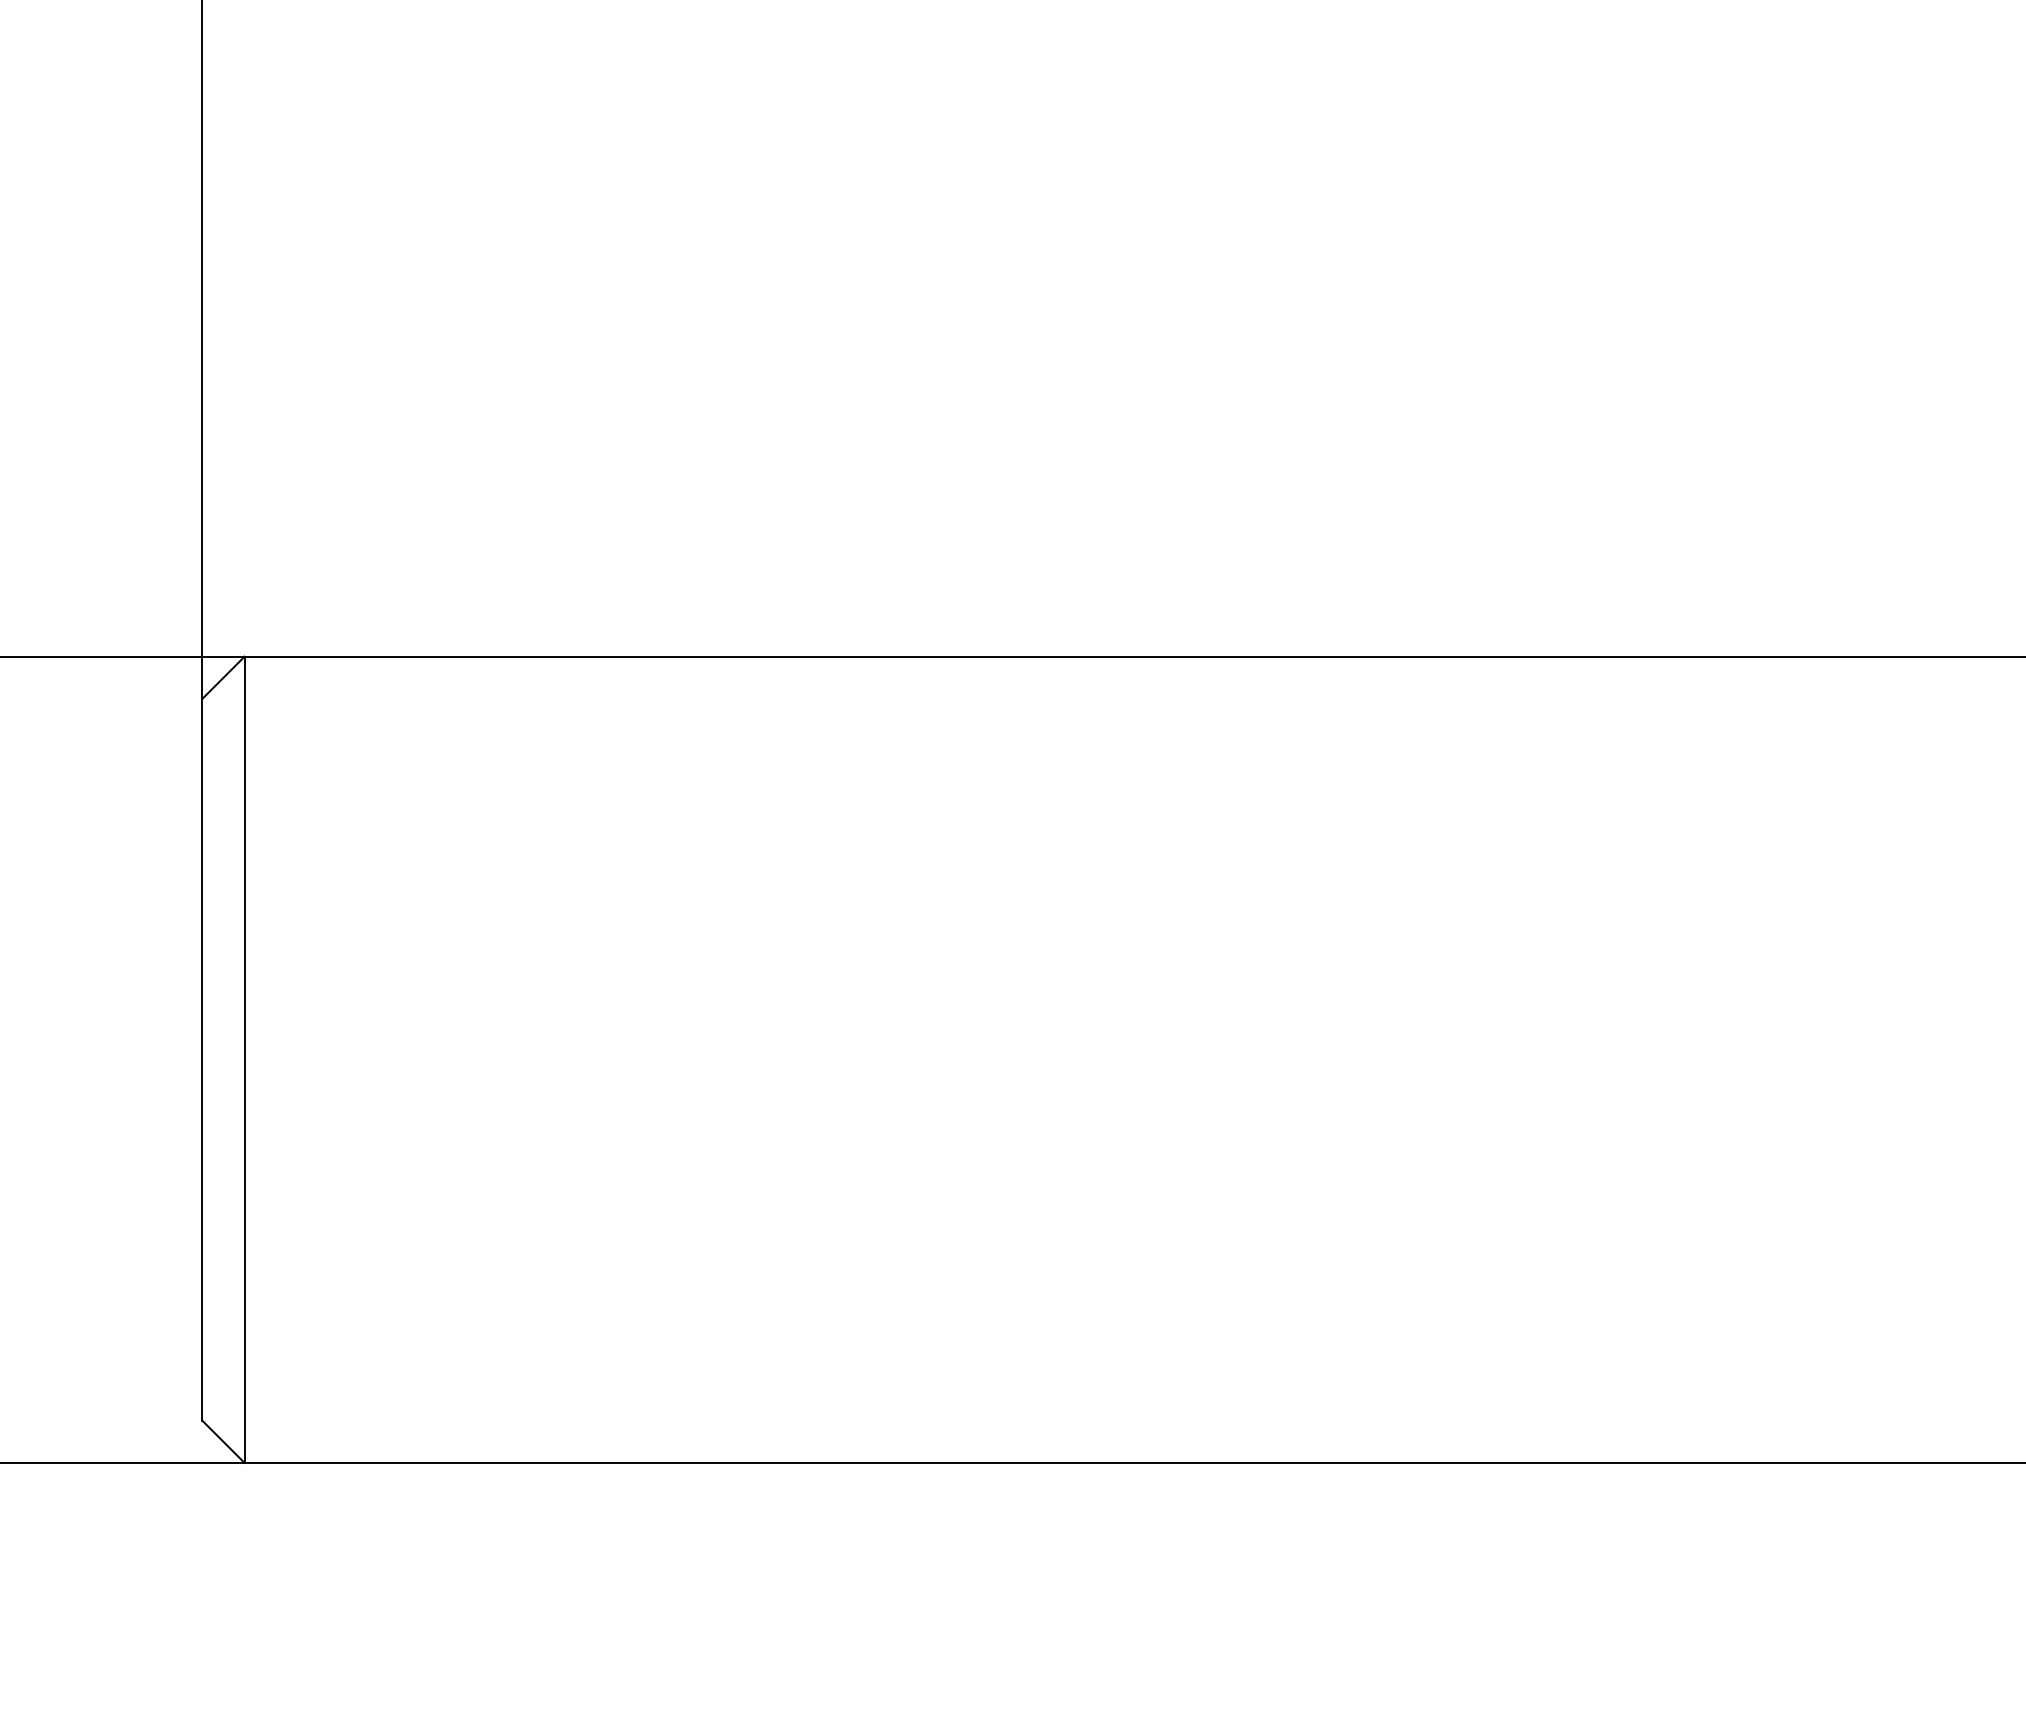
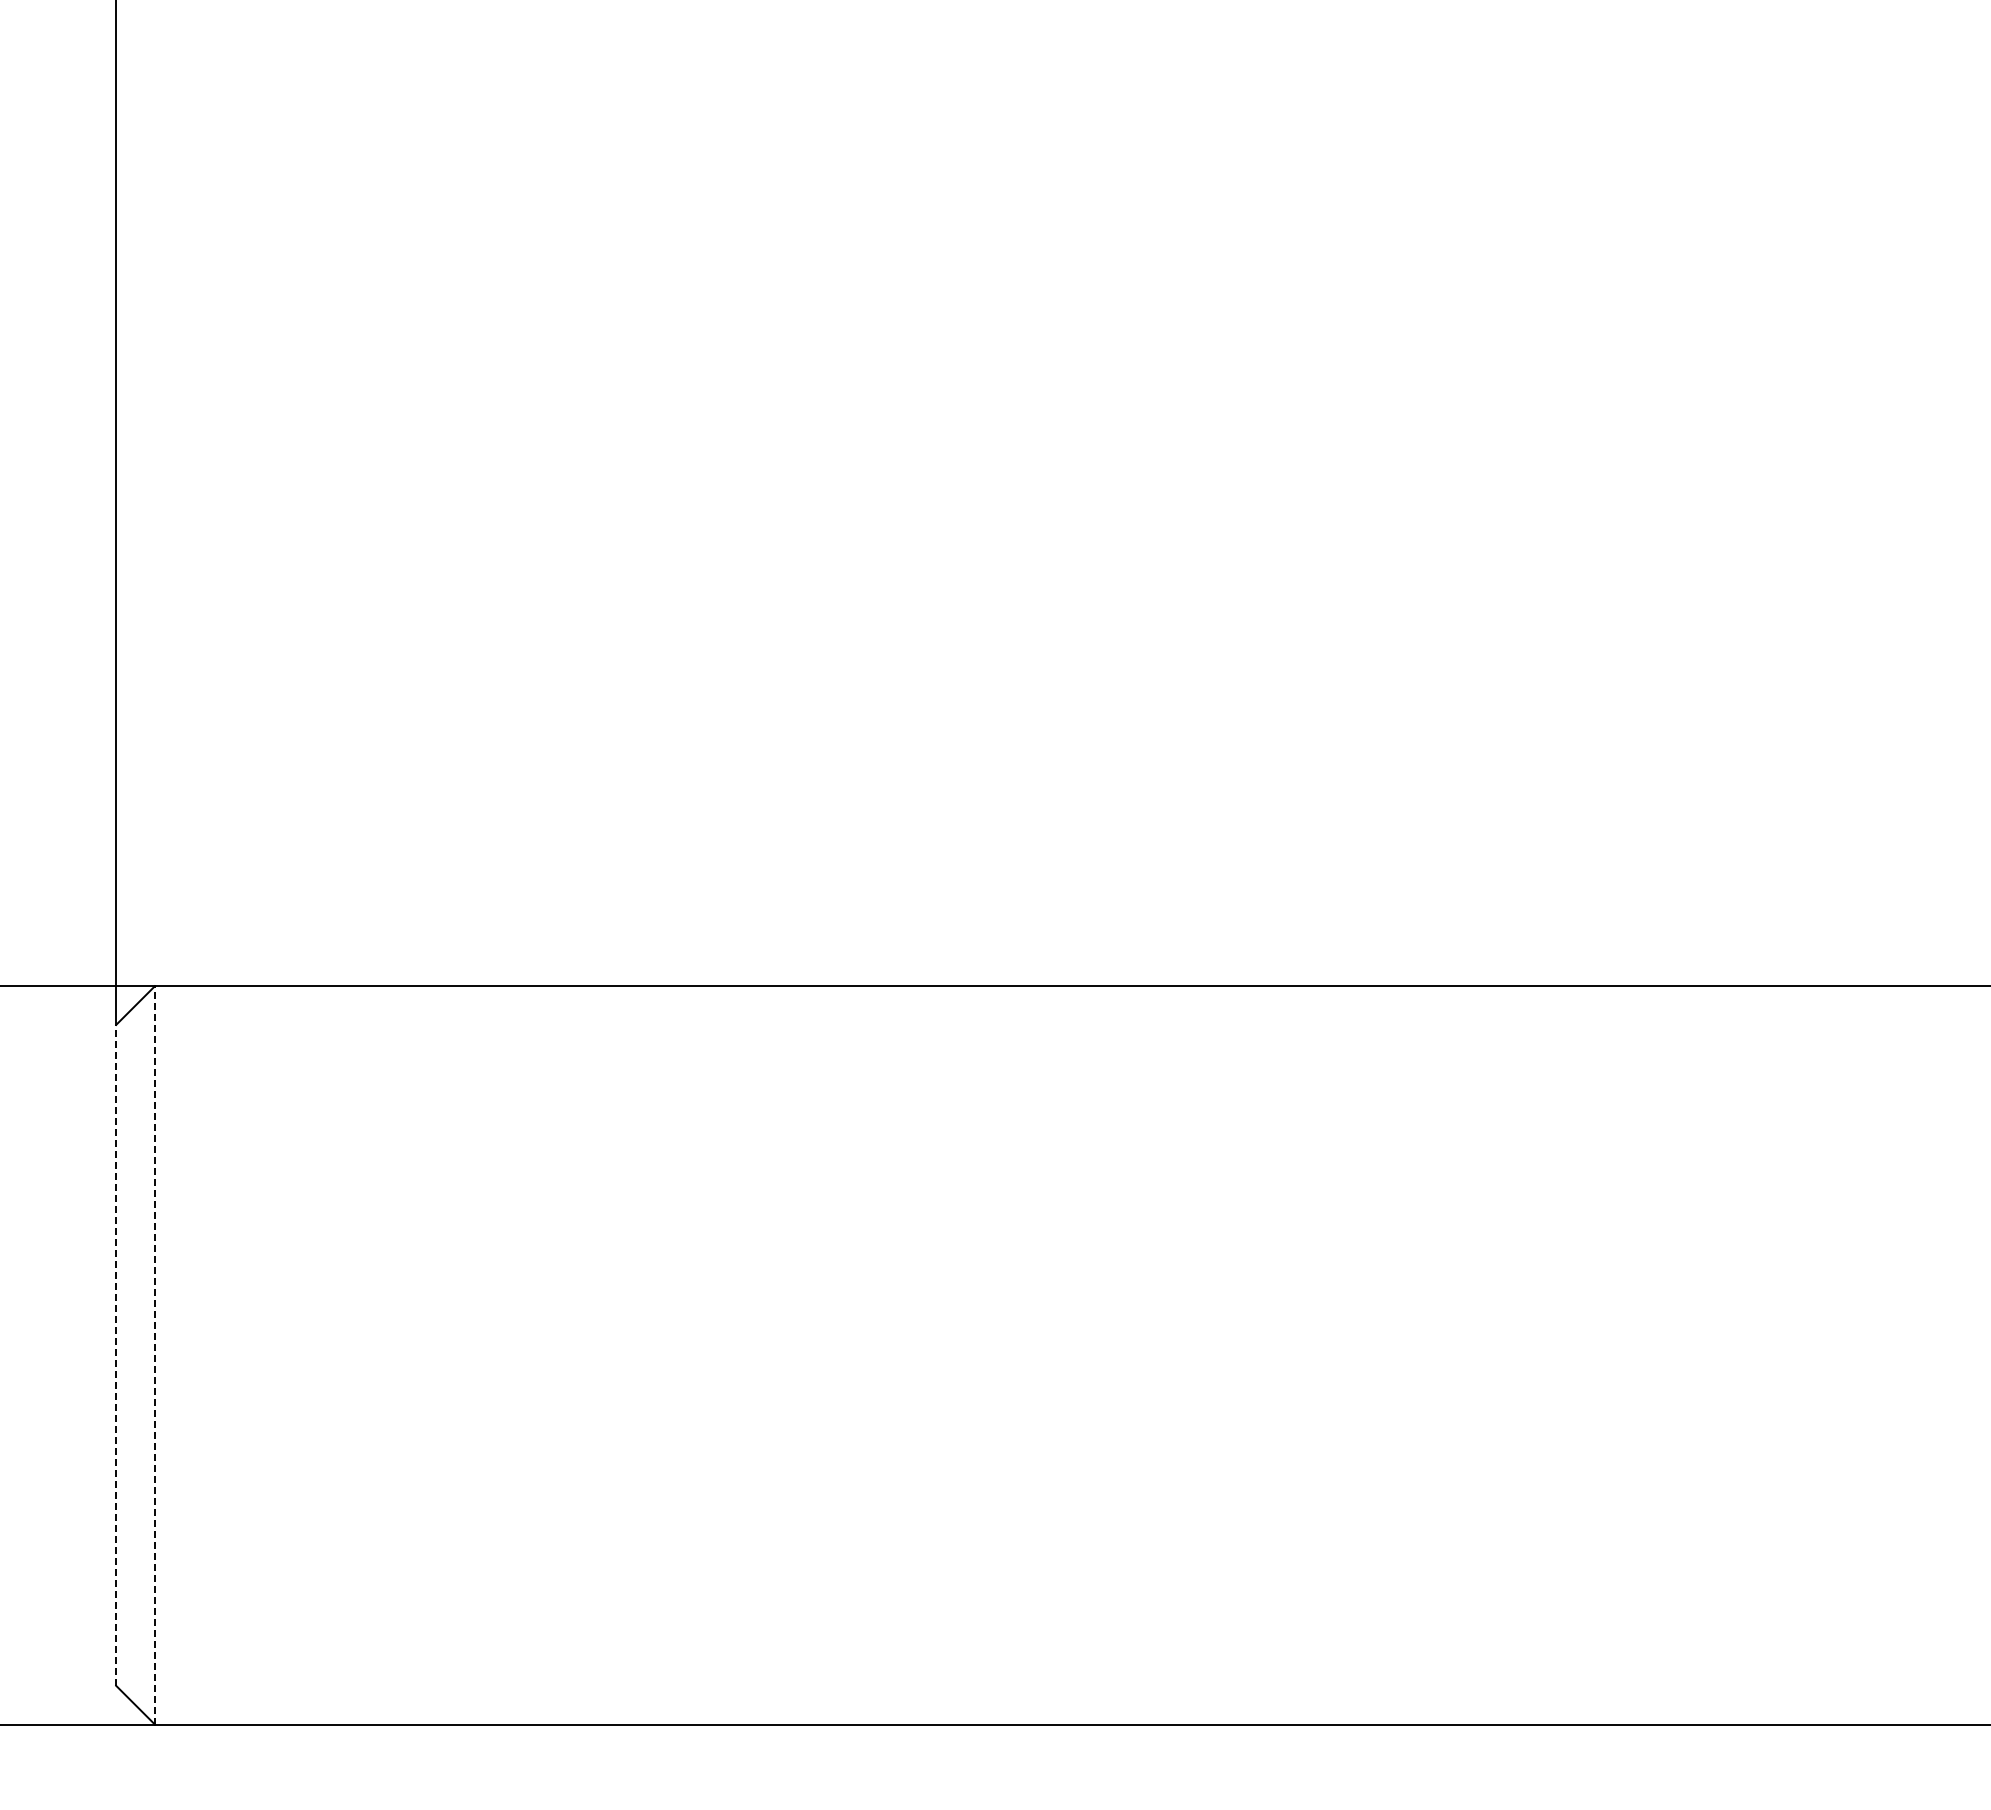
line: (202, 1058) -> (116, 1354), solid -> dashed
line: (244, 1058) -> (154, 1354), solid -> dashed

